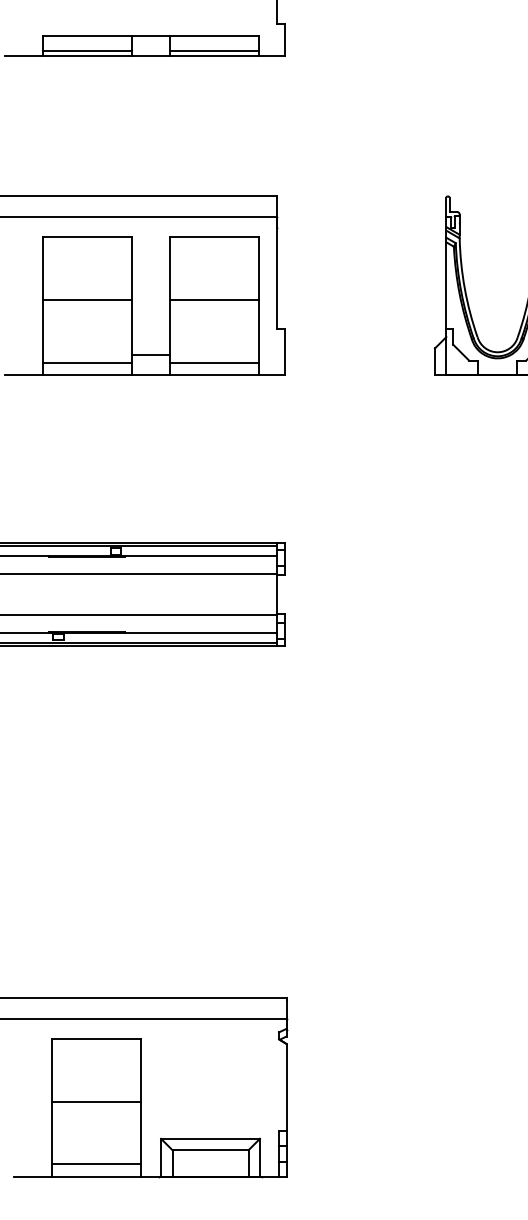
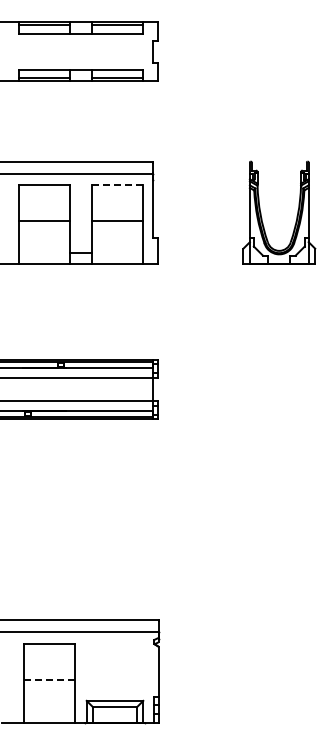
line: (214, 236) -> (117, 184), solid -> dashed
line: (87, 362) -> (44, 256), removed
line: (213, 362) -> (116, 256), removed
line: (96, 1101) -> (49, 679), solid -> dashed
line: (96, 1164) -> (49, 715), removed

